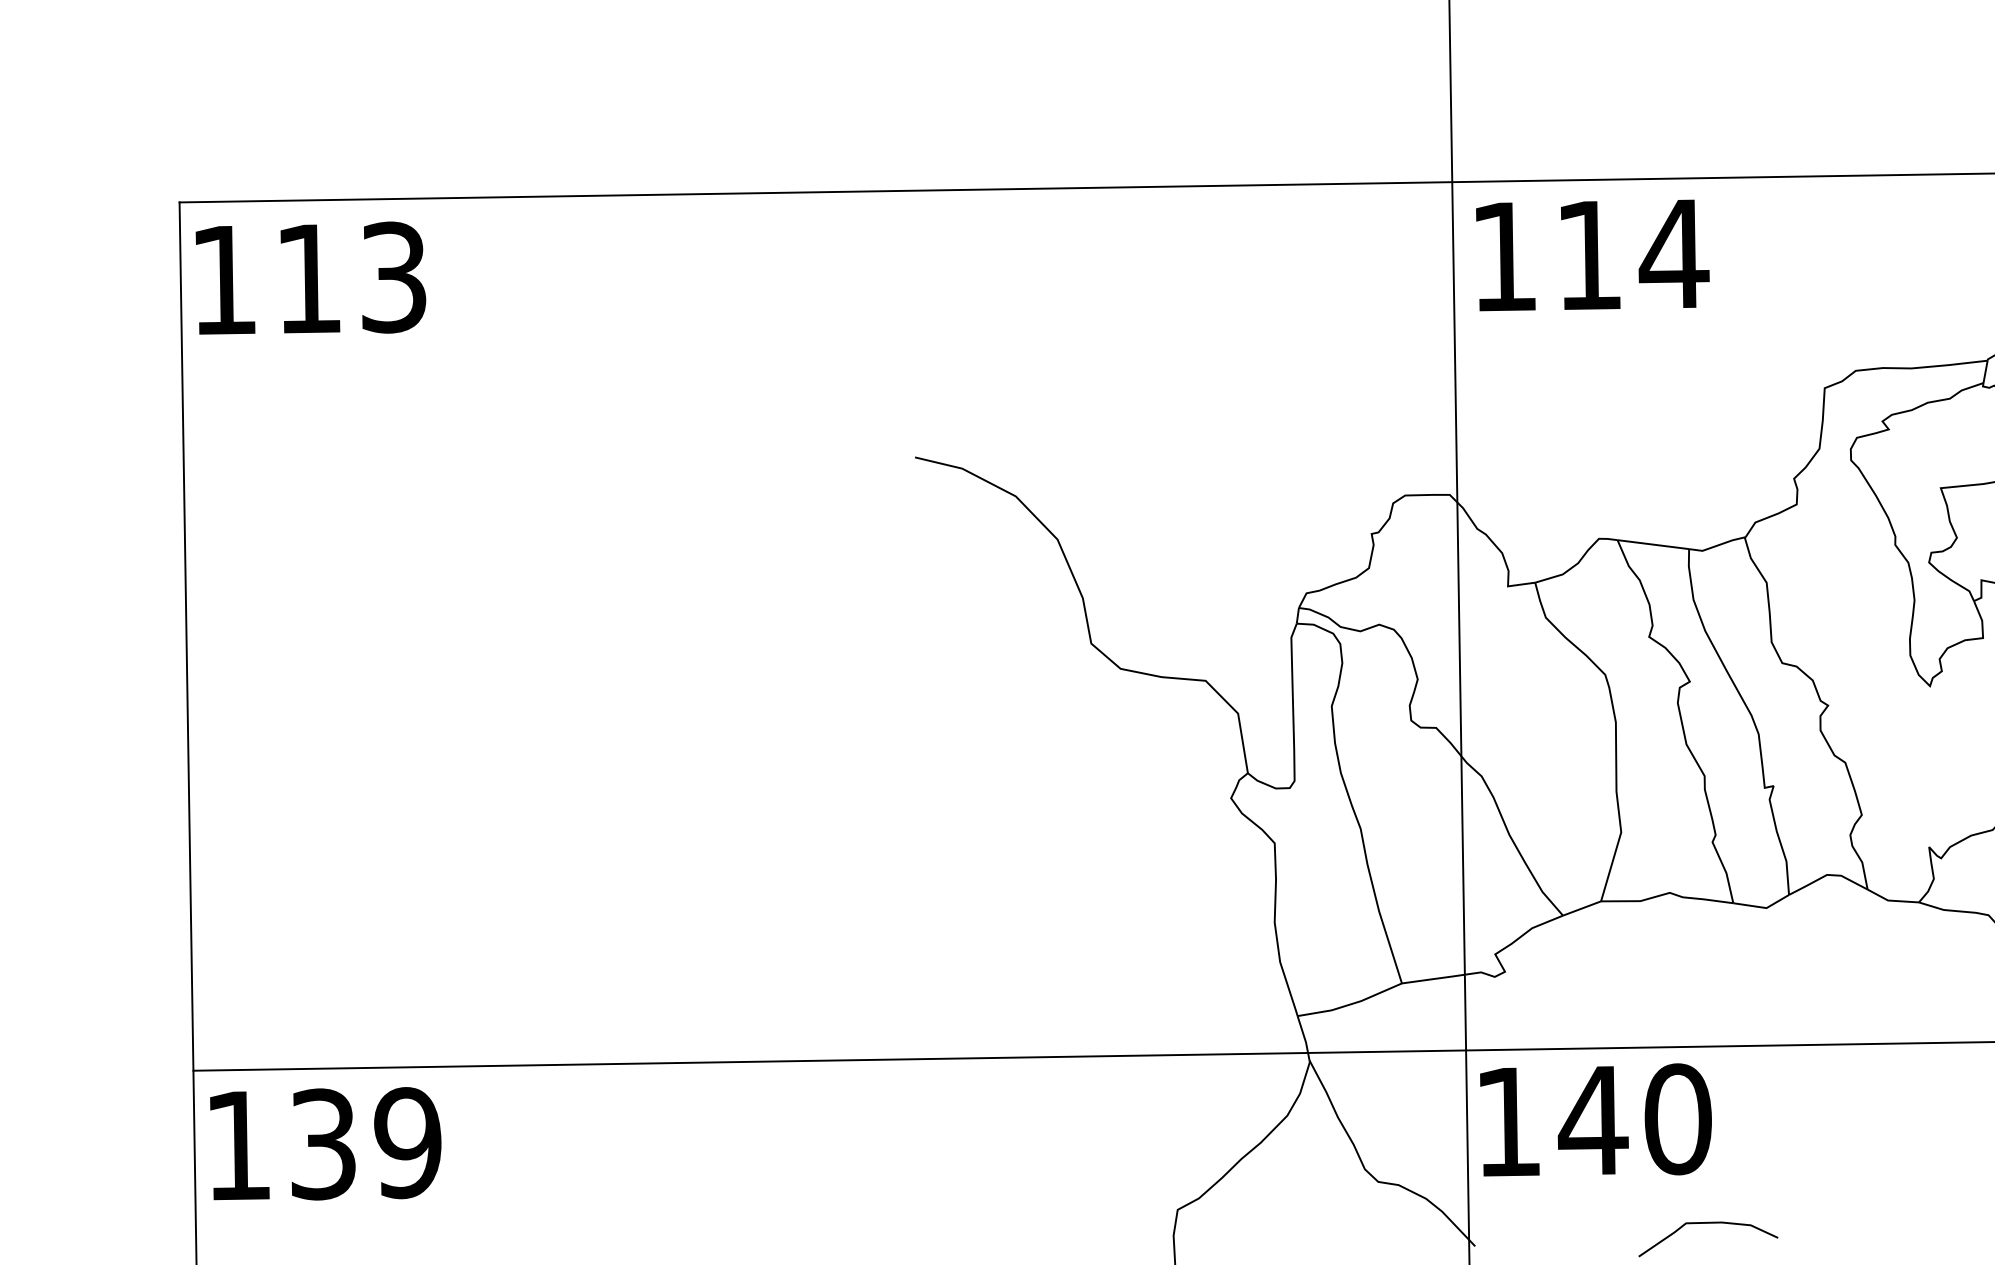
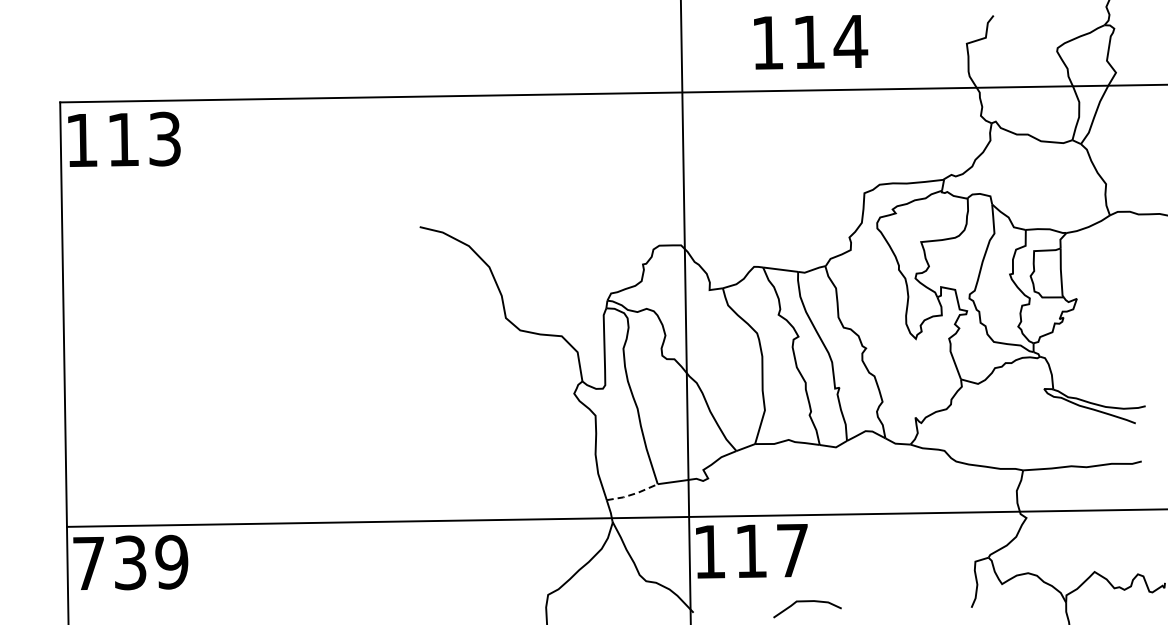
text: (1593, 255) -> (811, 42), moved
line: (1352, 1004) -> (633, 494), solid -> dashed
text: (1634, 1119) -> (771, 550), 140 -> 117
text: (237, 1145) -> (88, 563), 139 -> 739

